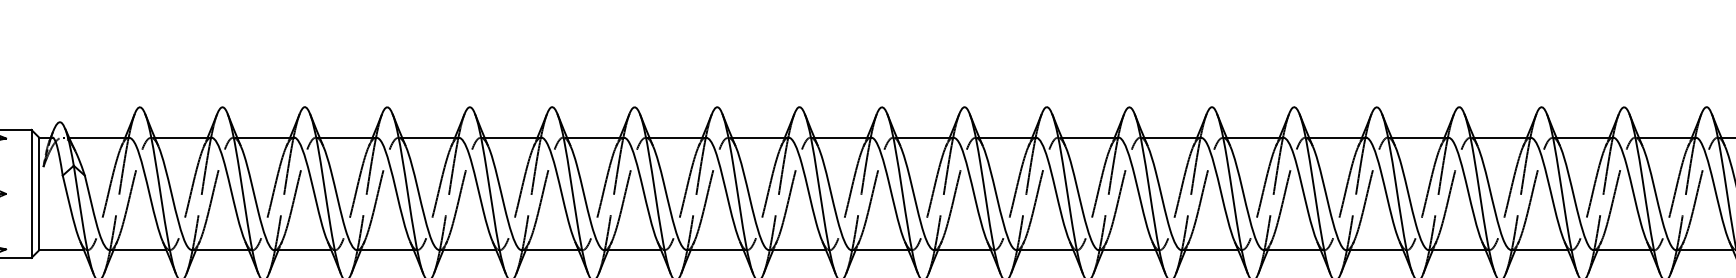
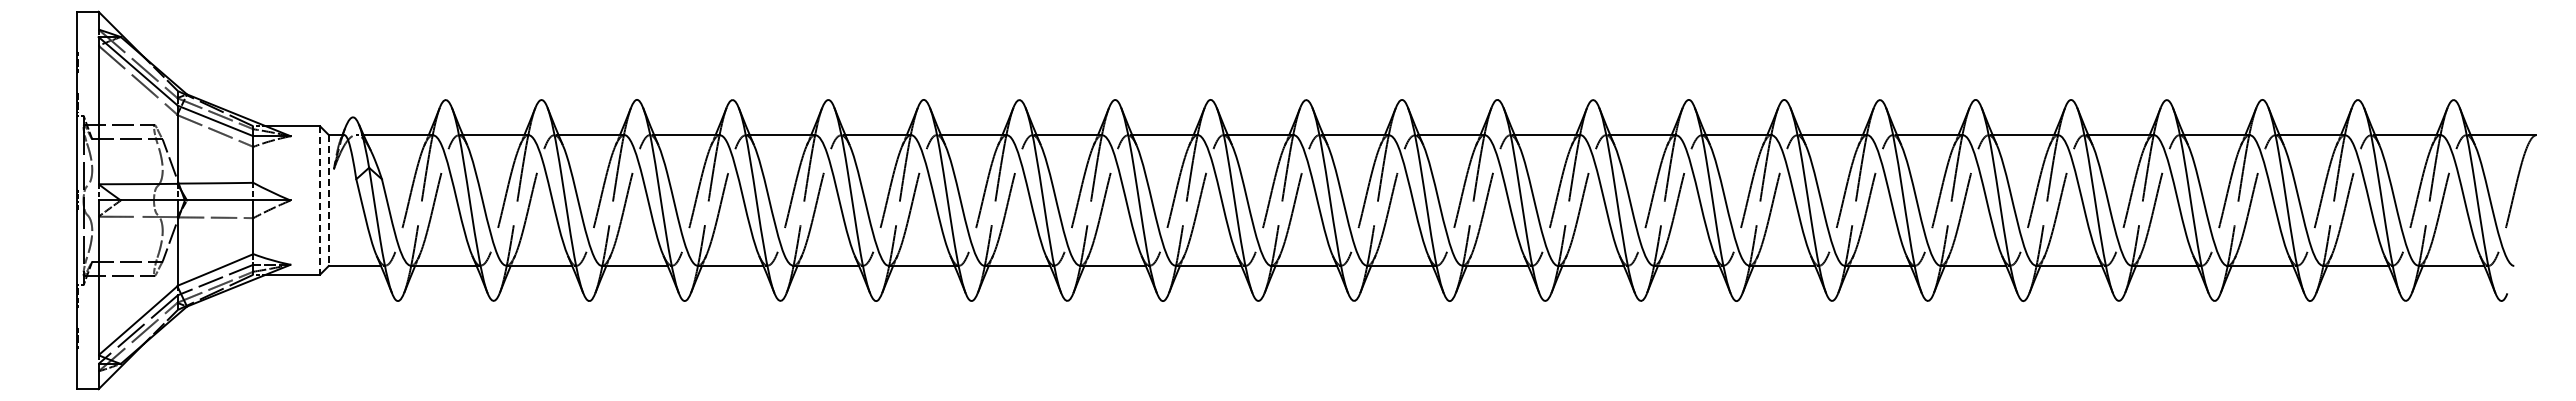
line: (31, 193) -> (320, 200), solid -> dashed
line: (38, 193) -> (328, 200), solid -> dashed

